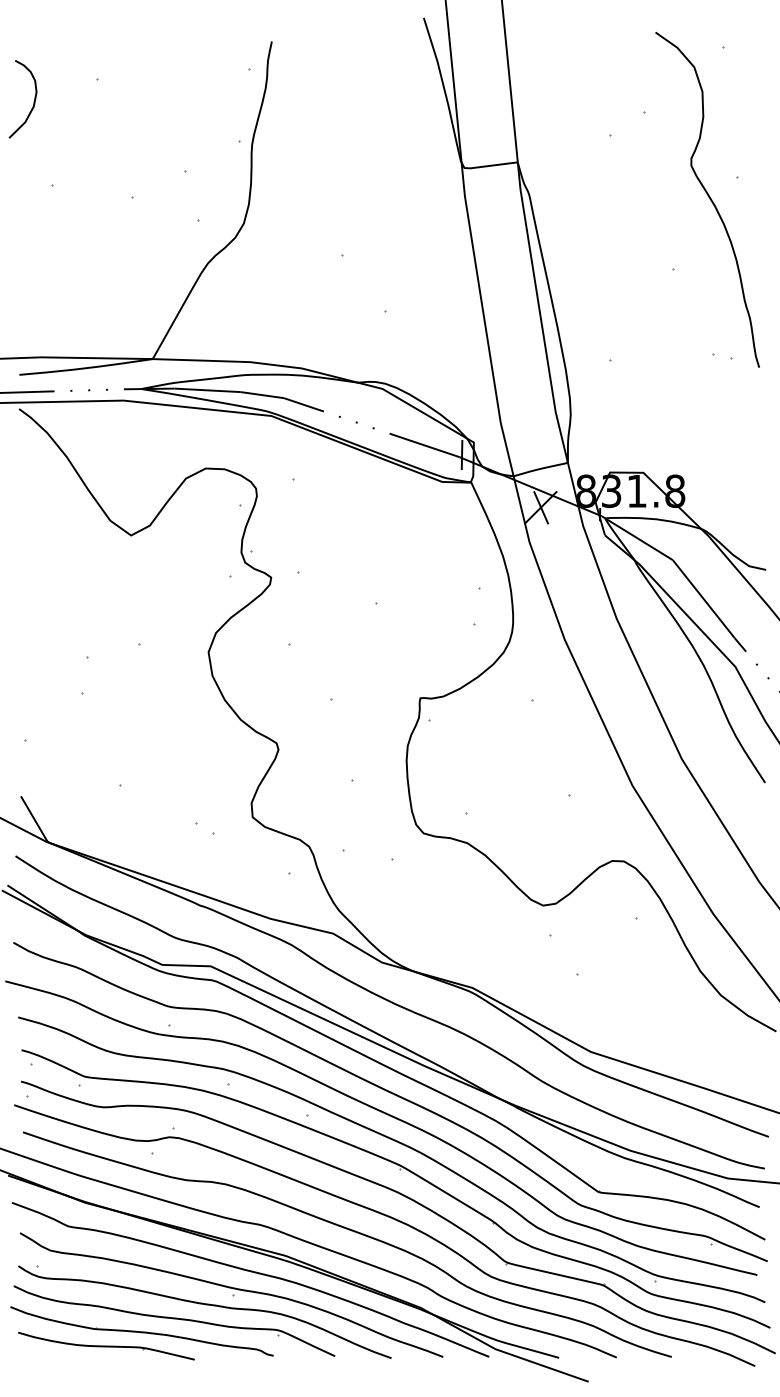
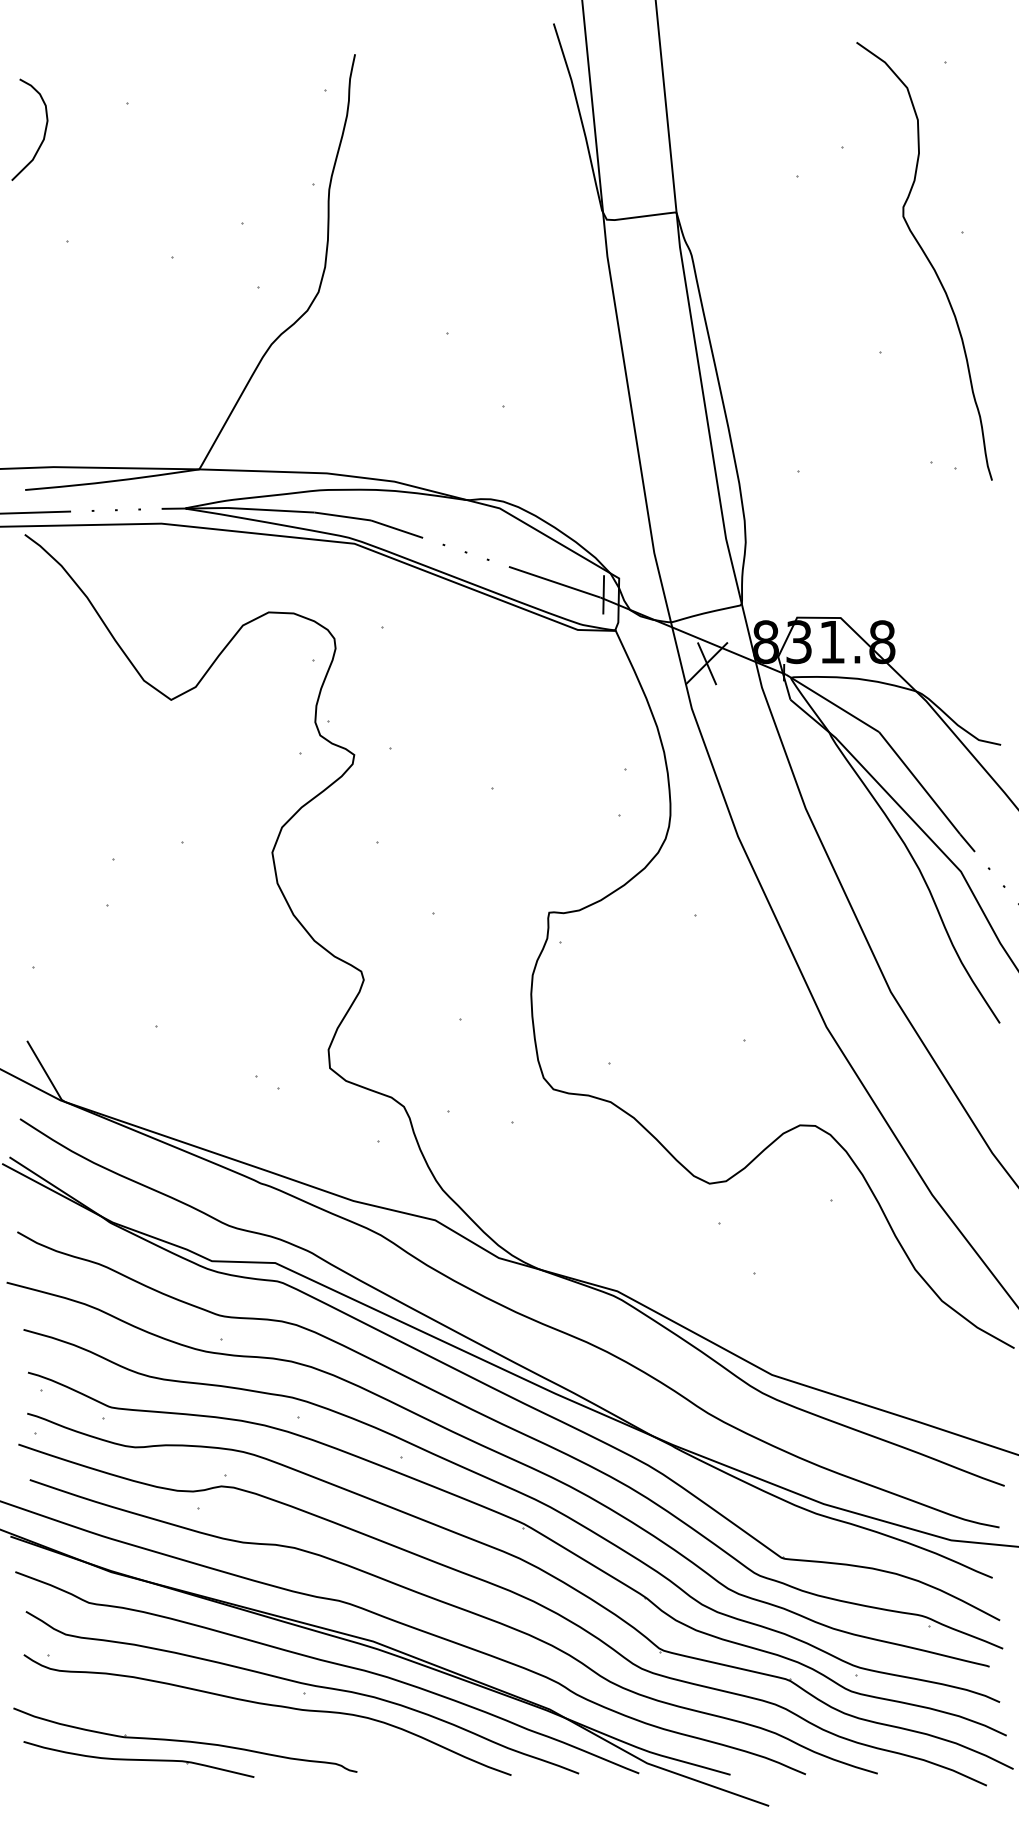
part: (174, 1320) -> (227, 1725), removed

